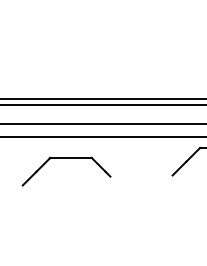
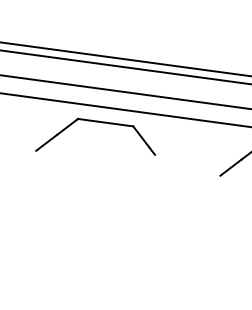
part: (66, 158) -> (99, 122), moved

